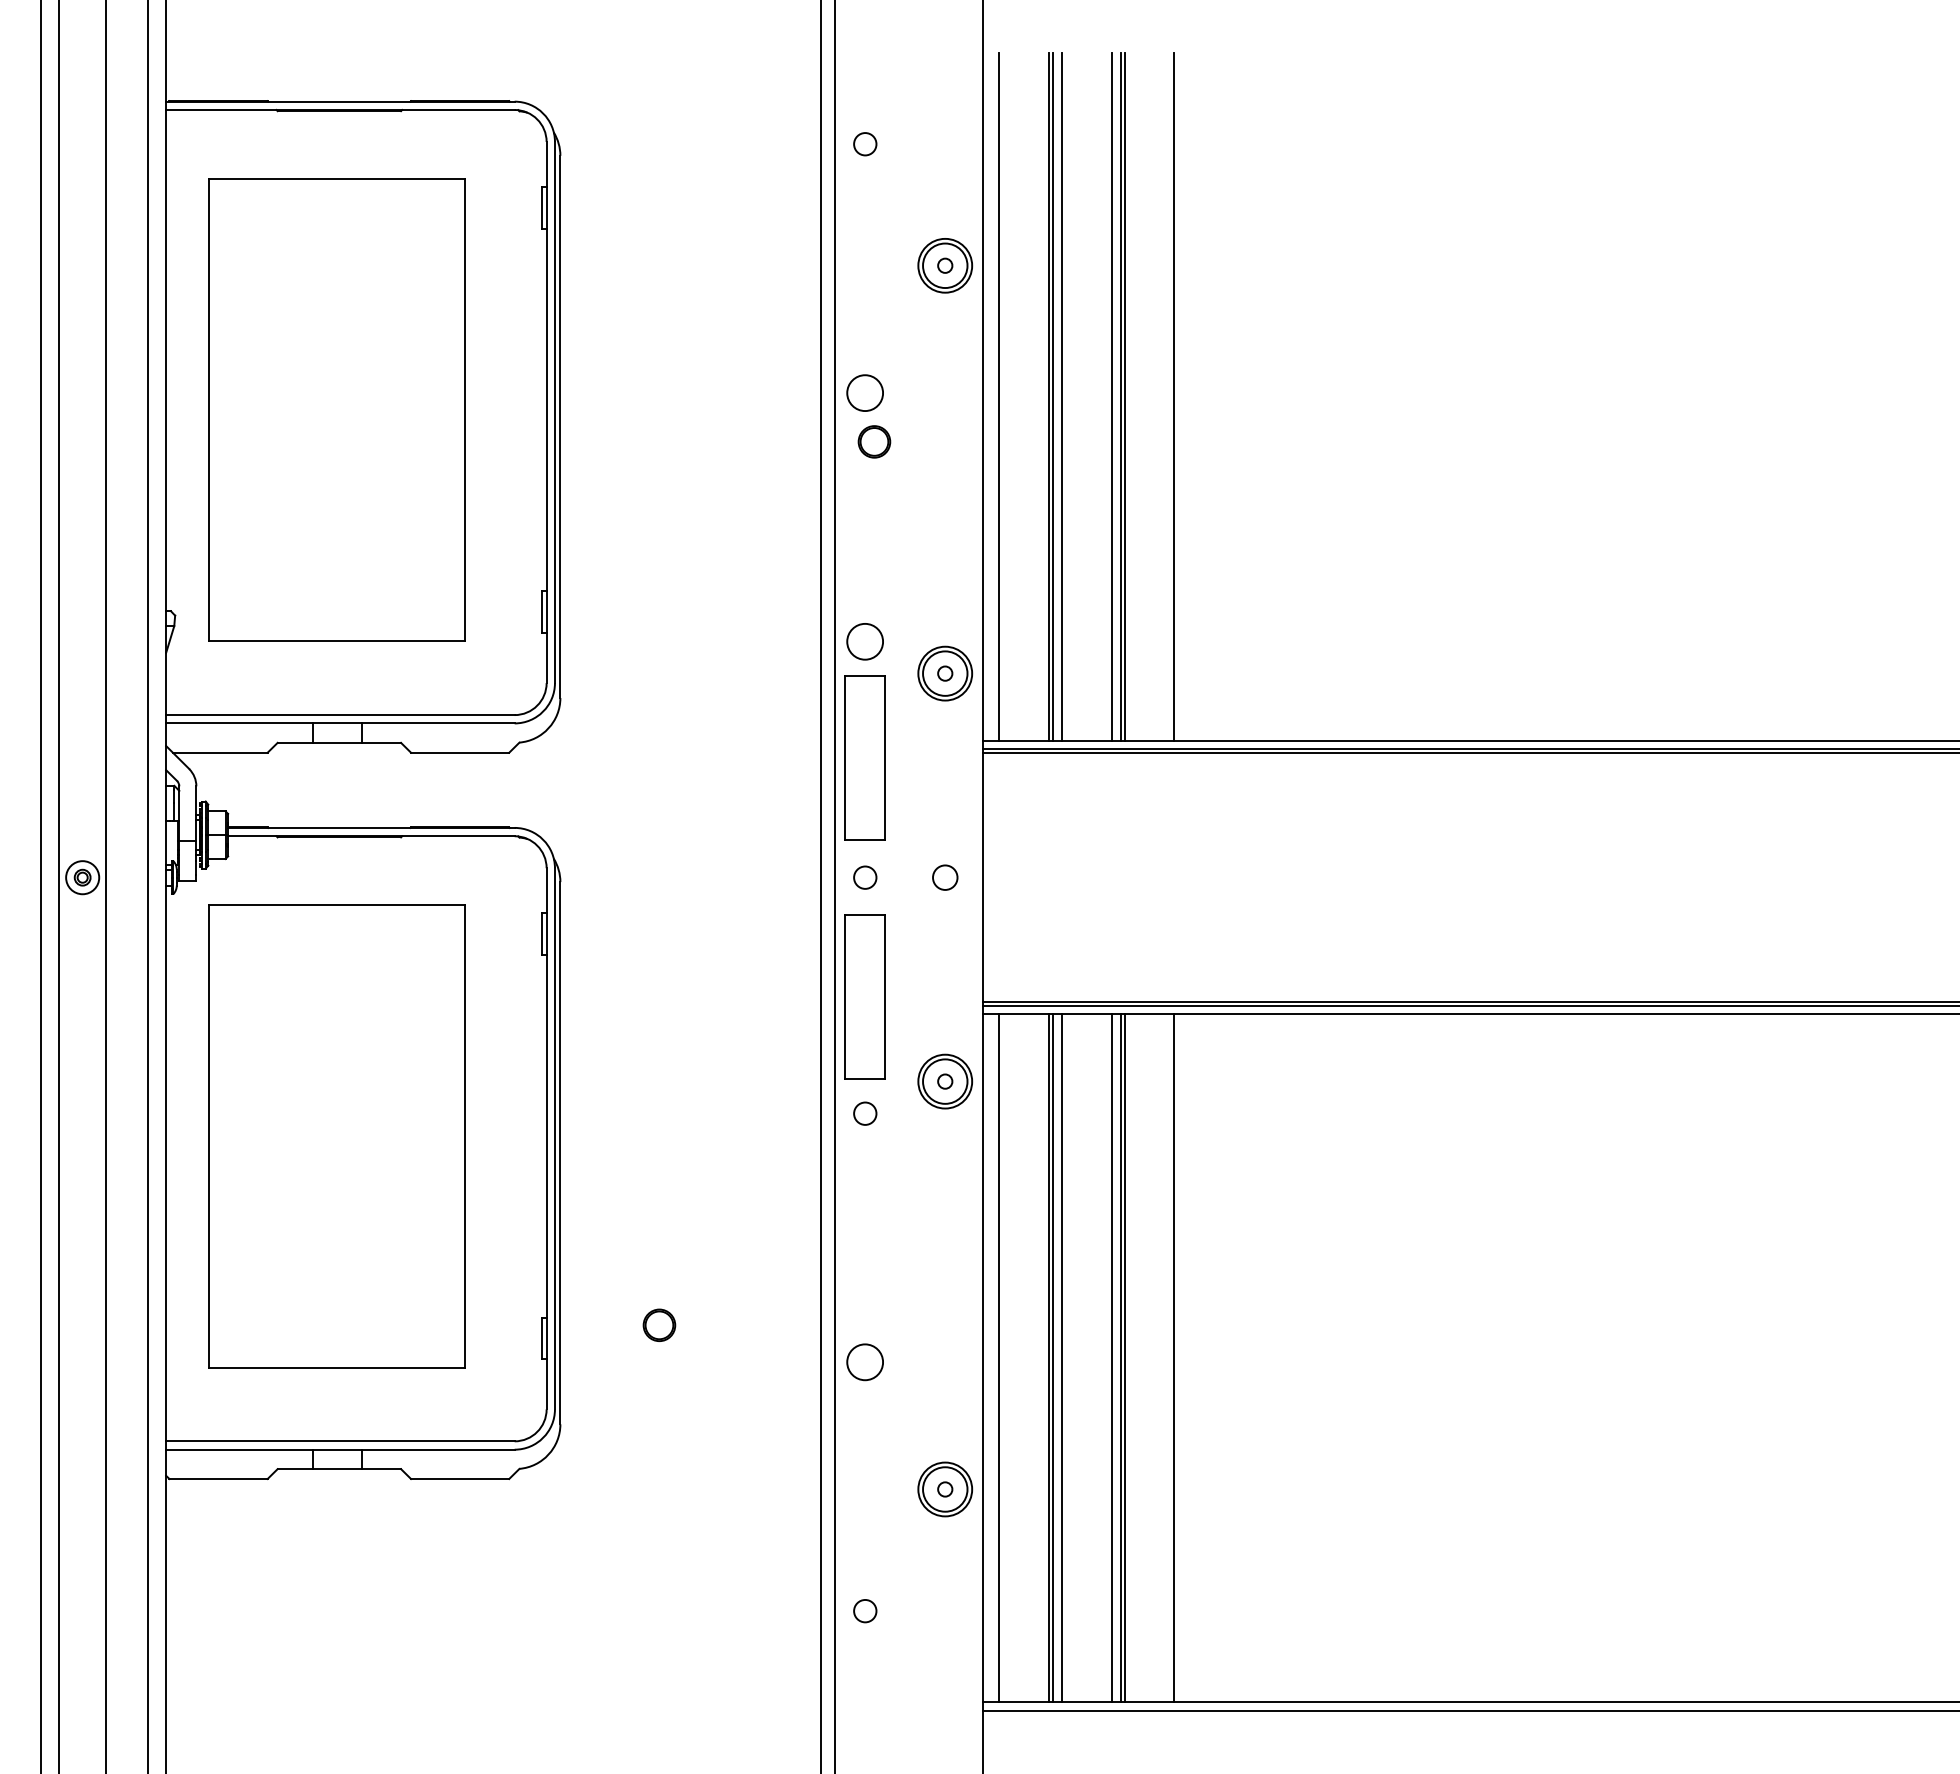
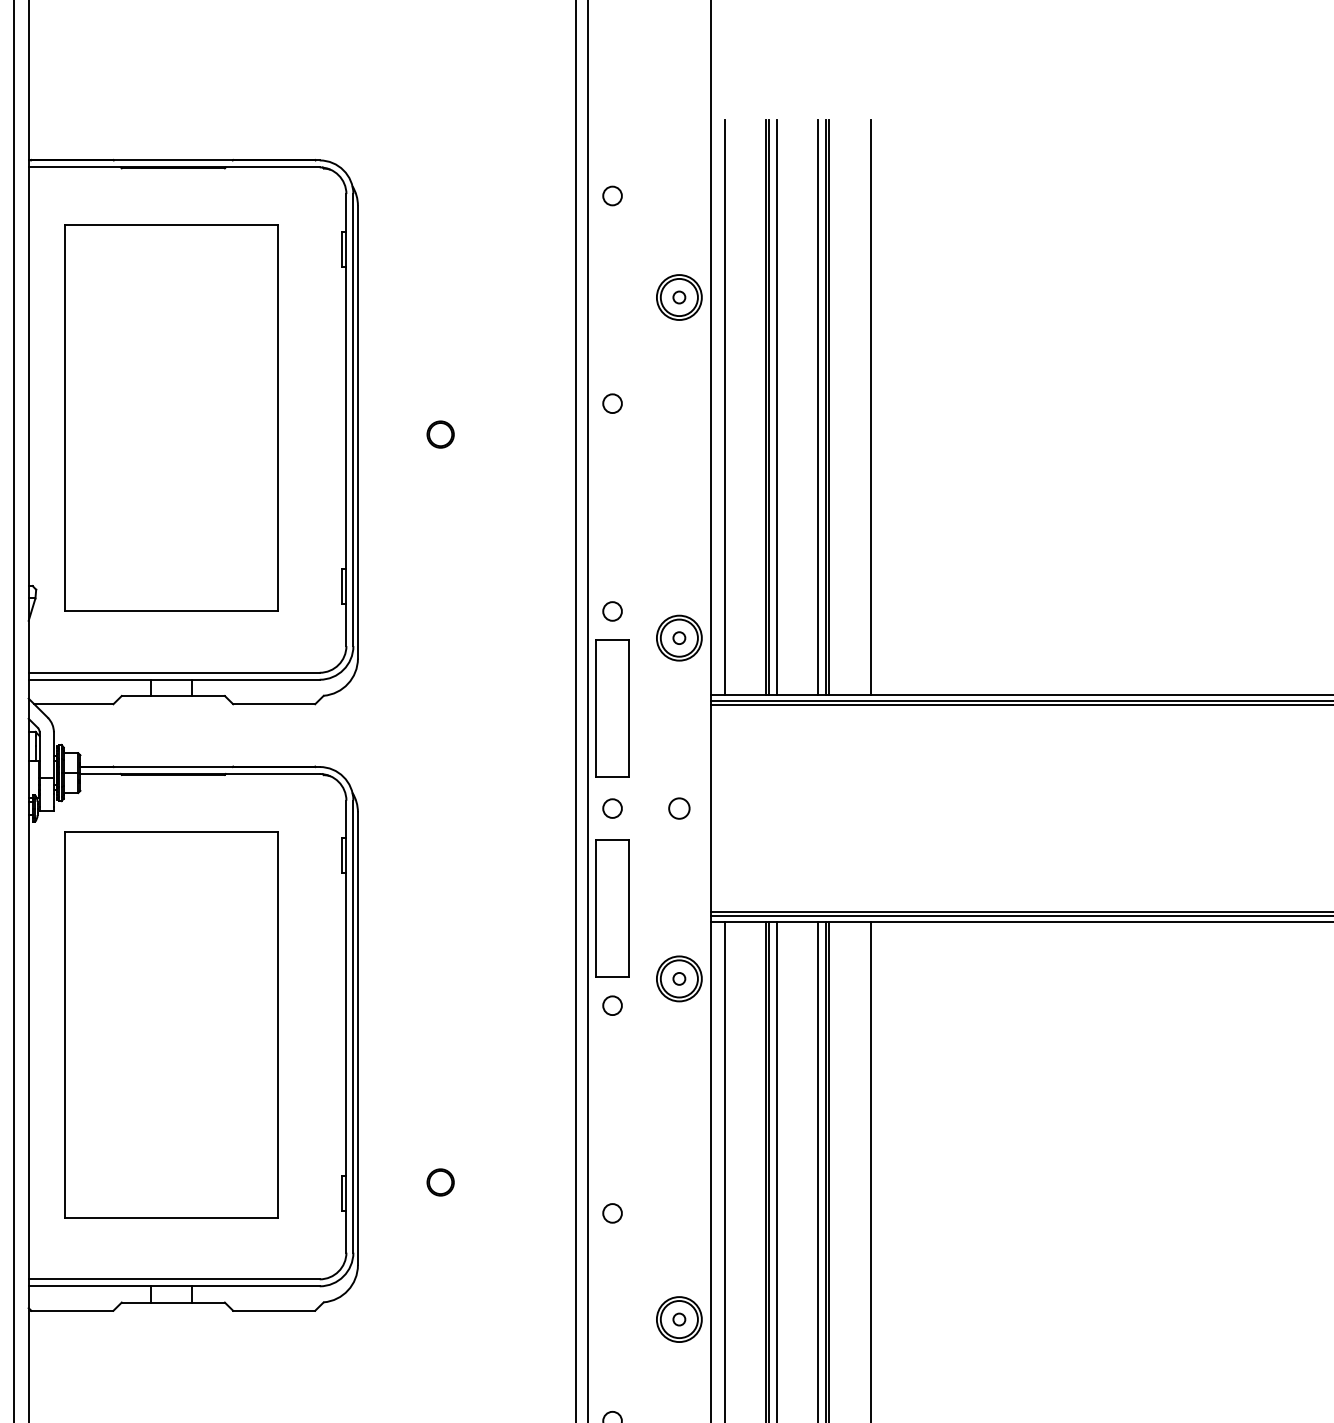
circle: (865, 392) -> (612, 403), size x0.62
part: (874, 441) -> (440, 434), moved
circle: (865, 641) -> (612, 611), size x0.62
circle: (865, 1362) -> (612, 1213), size x0.62

